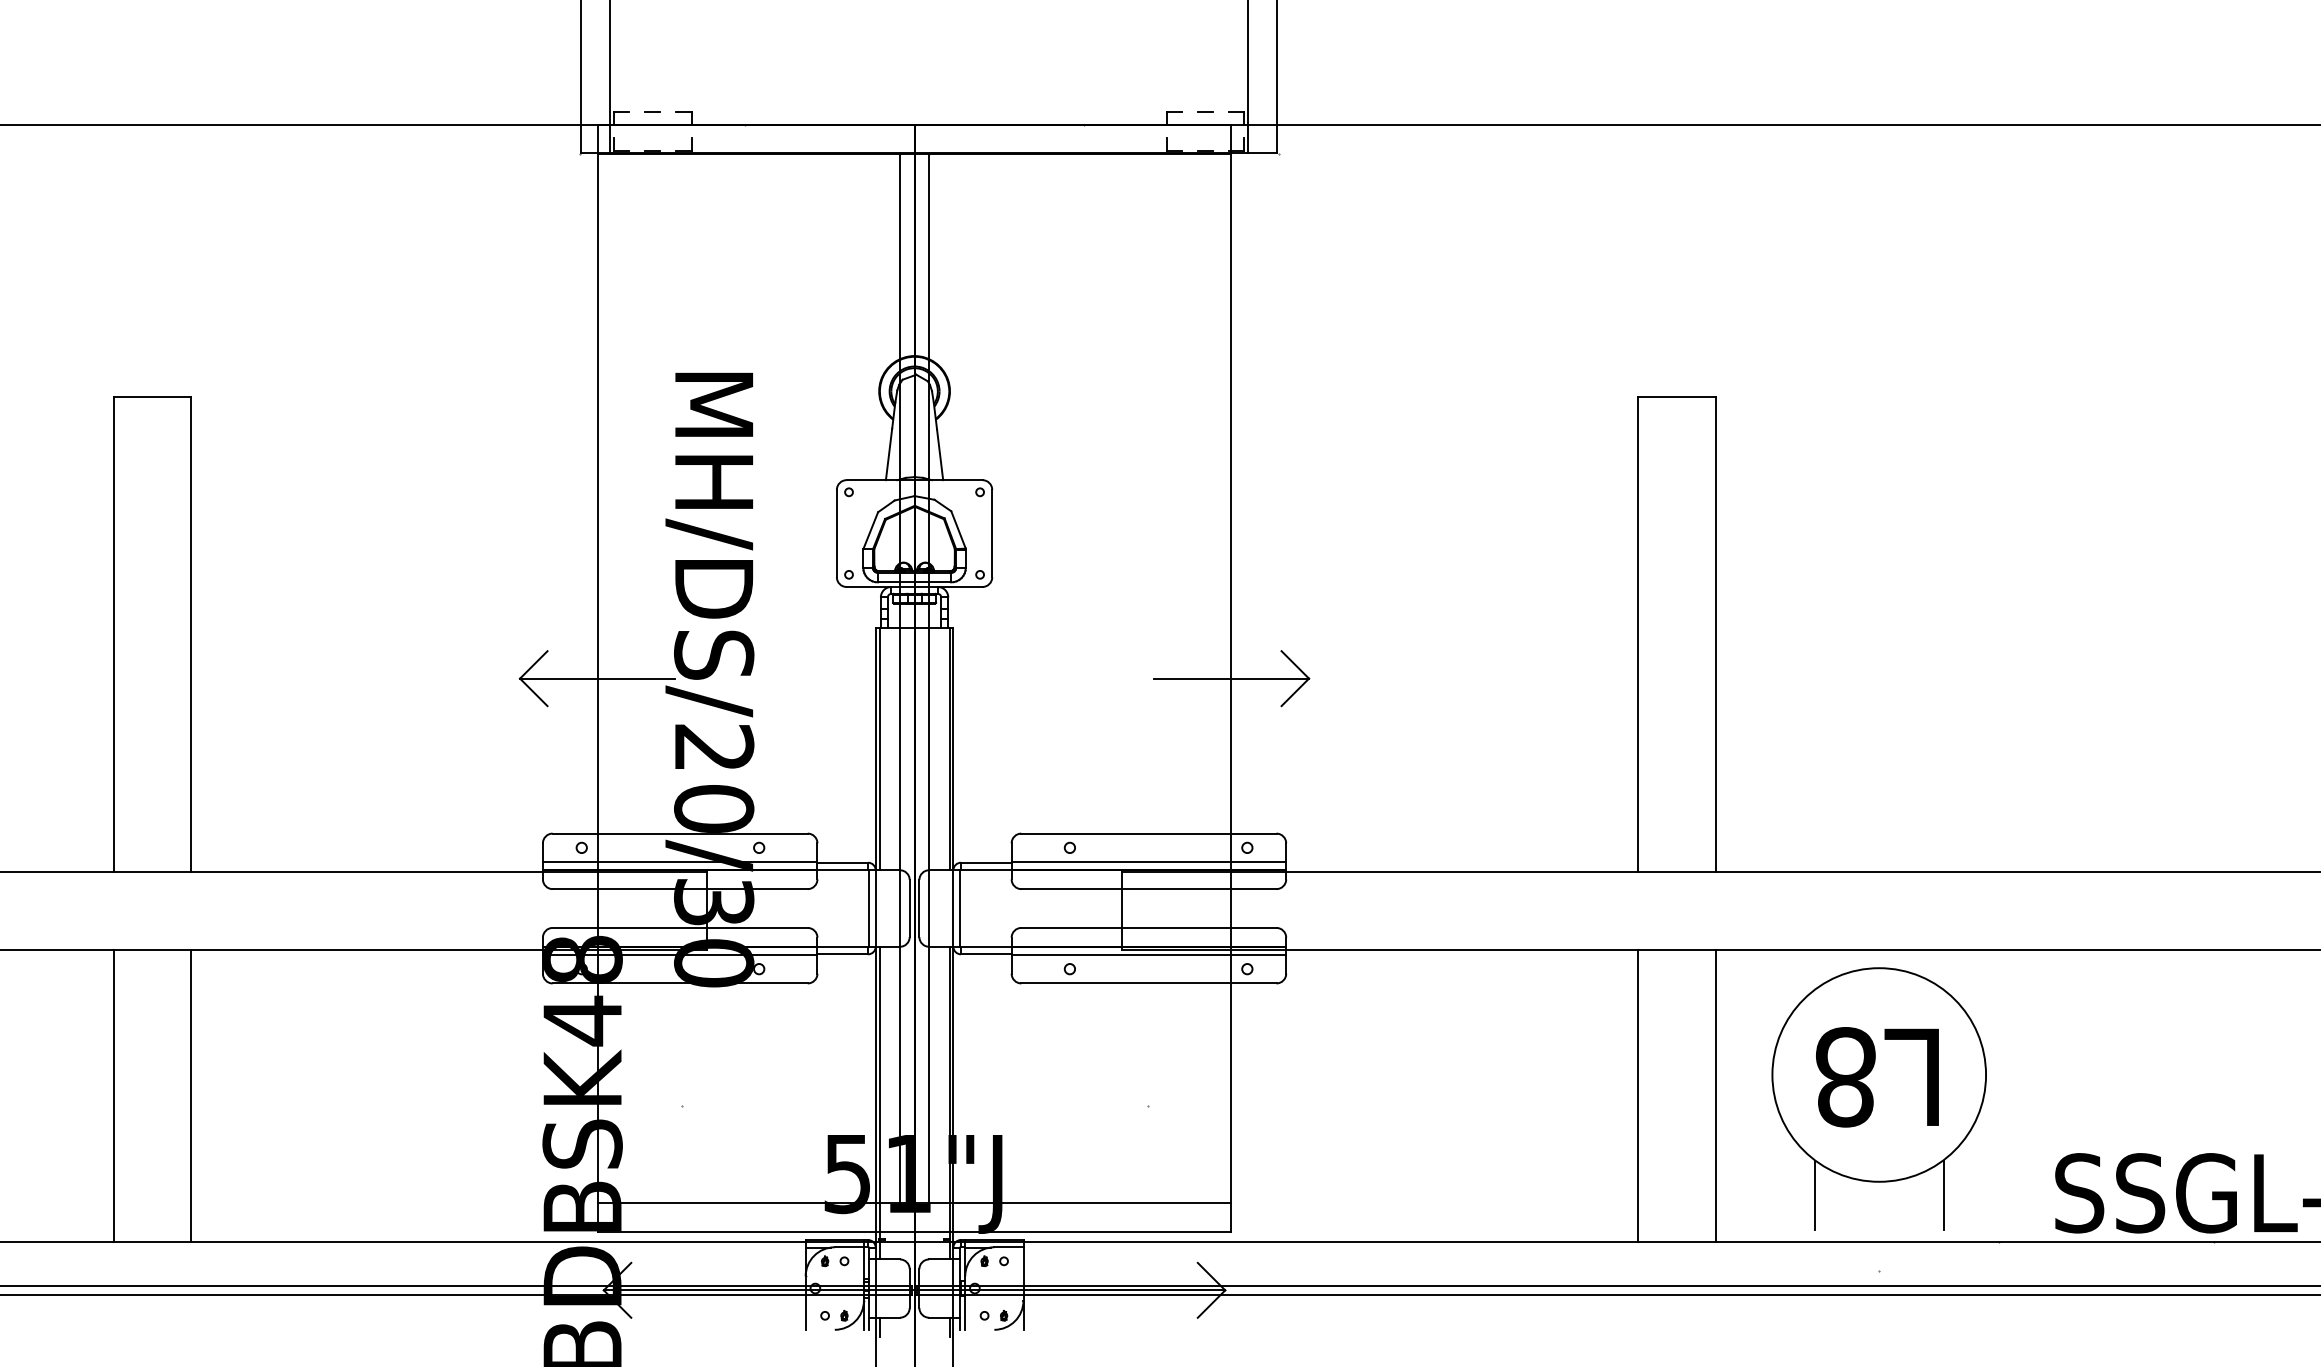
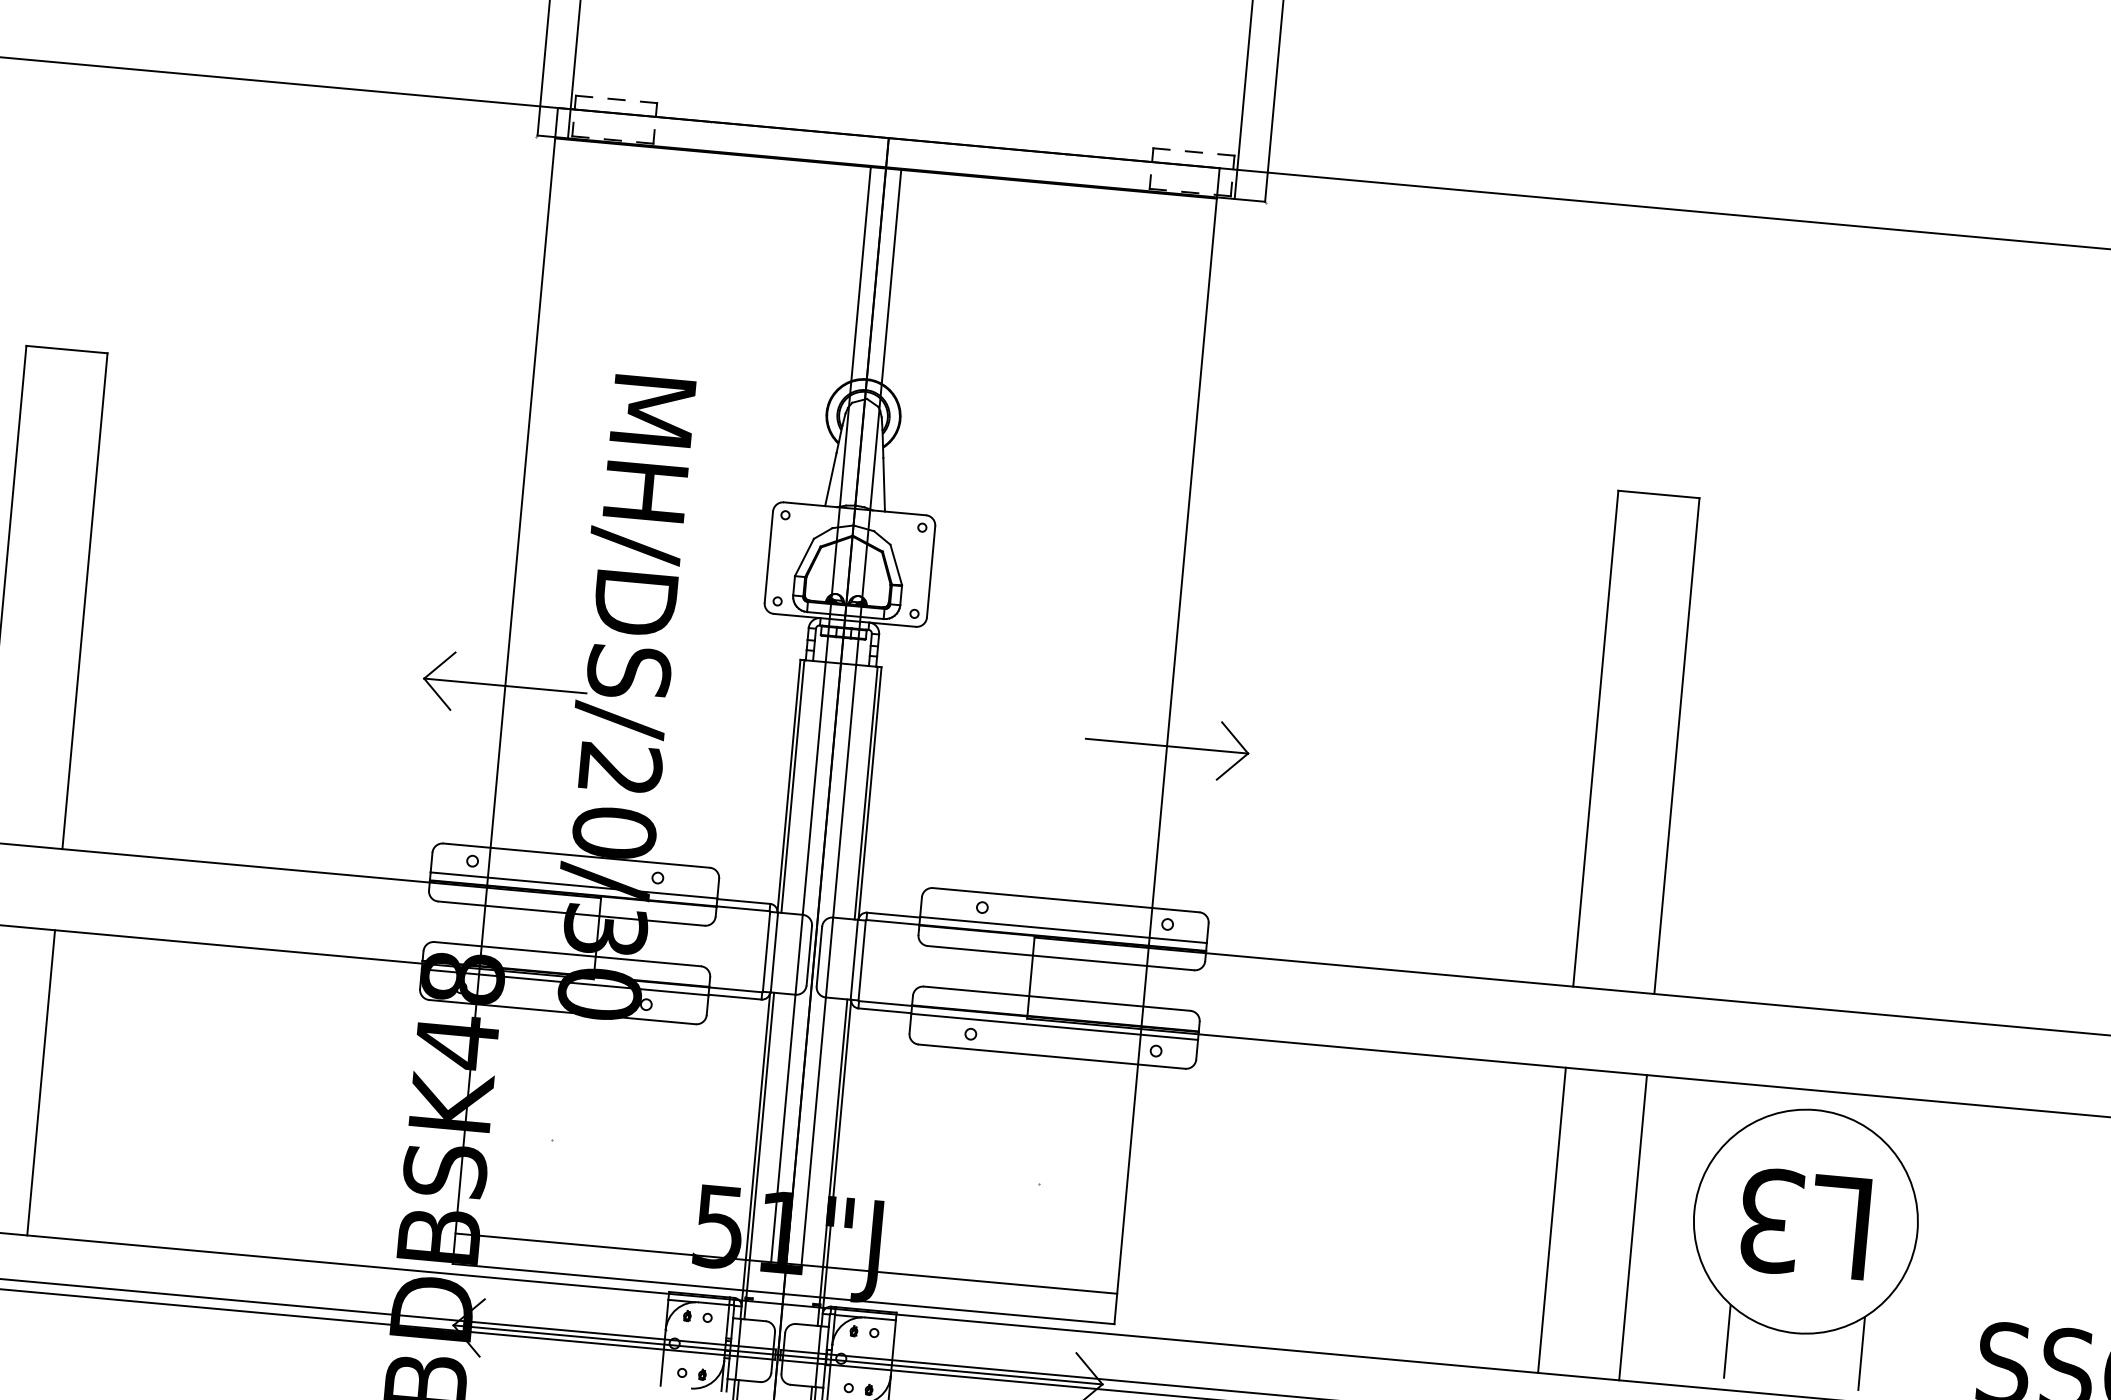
text: (1845, 1077) -> (1770, 1221), L8 -> L3

